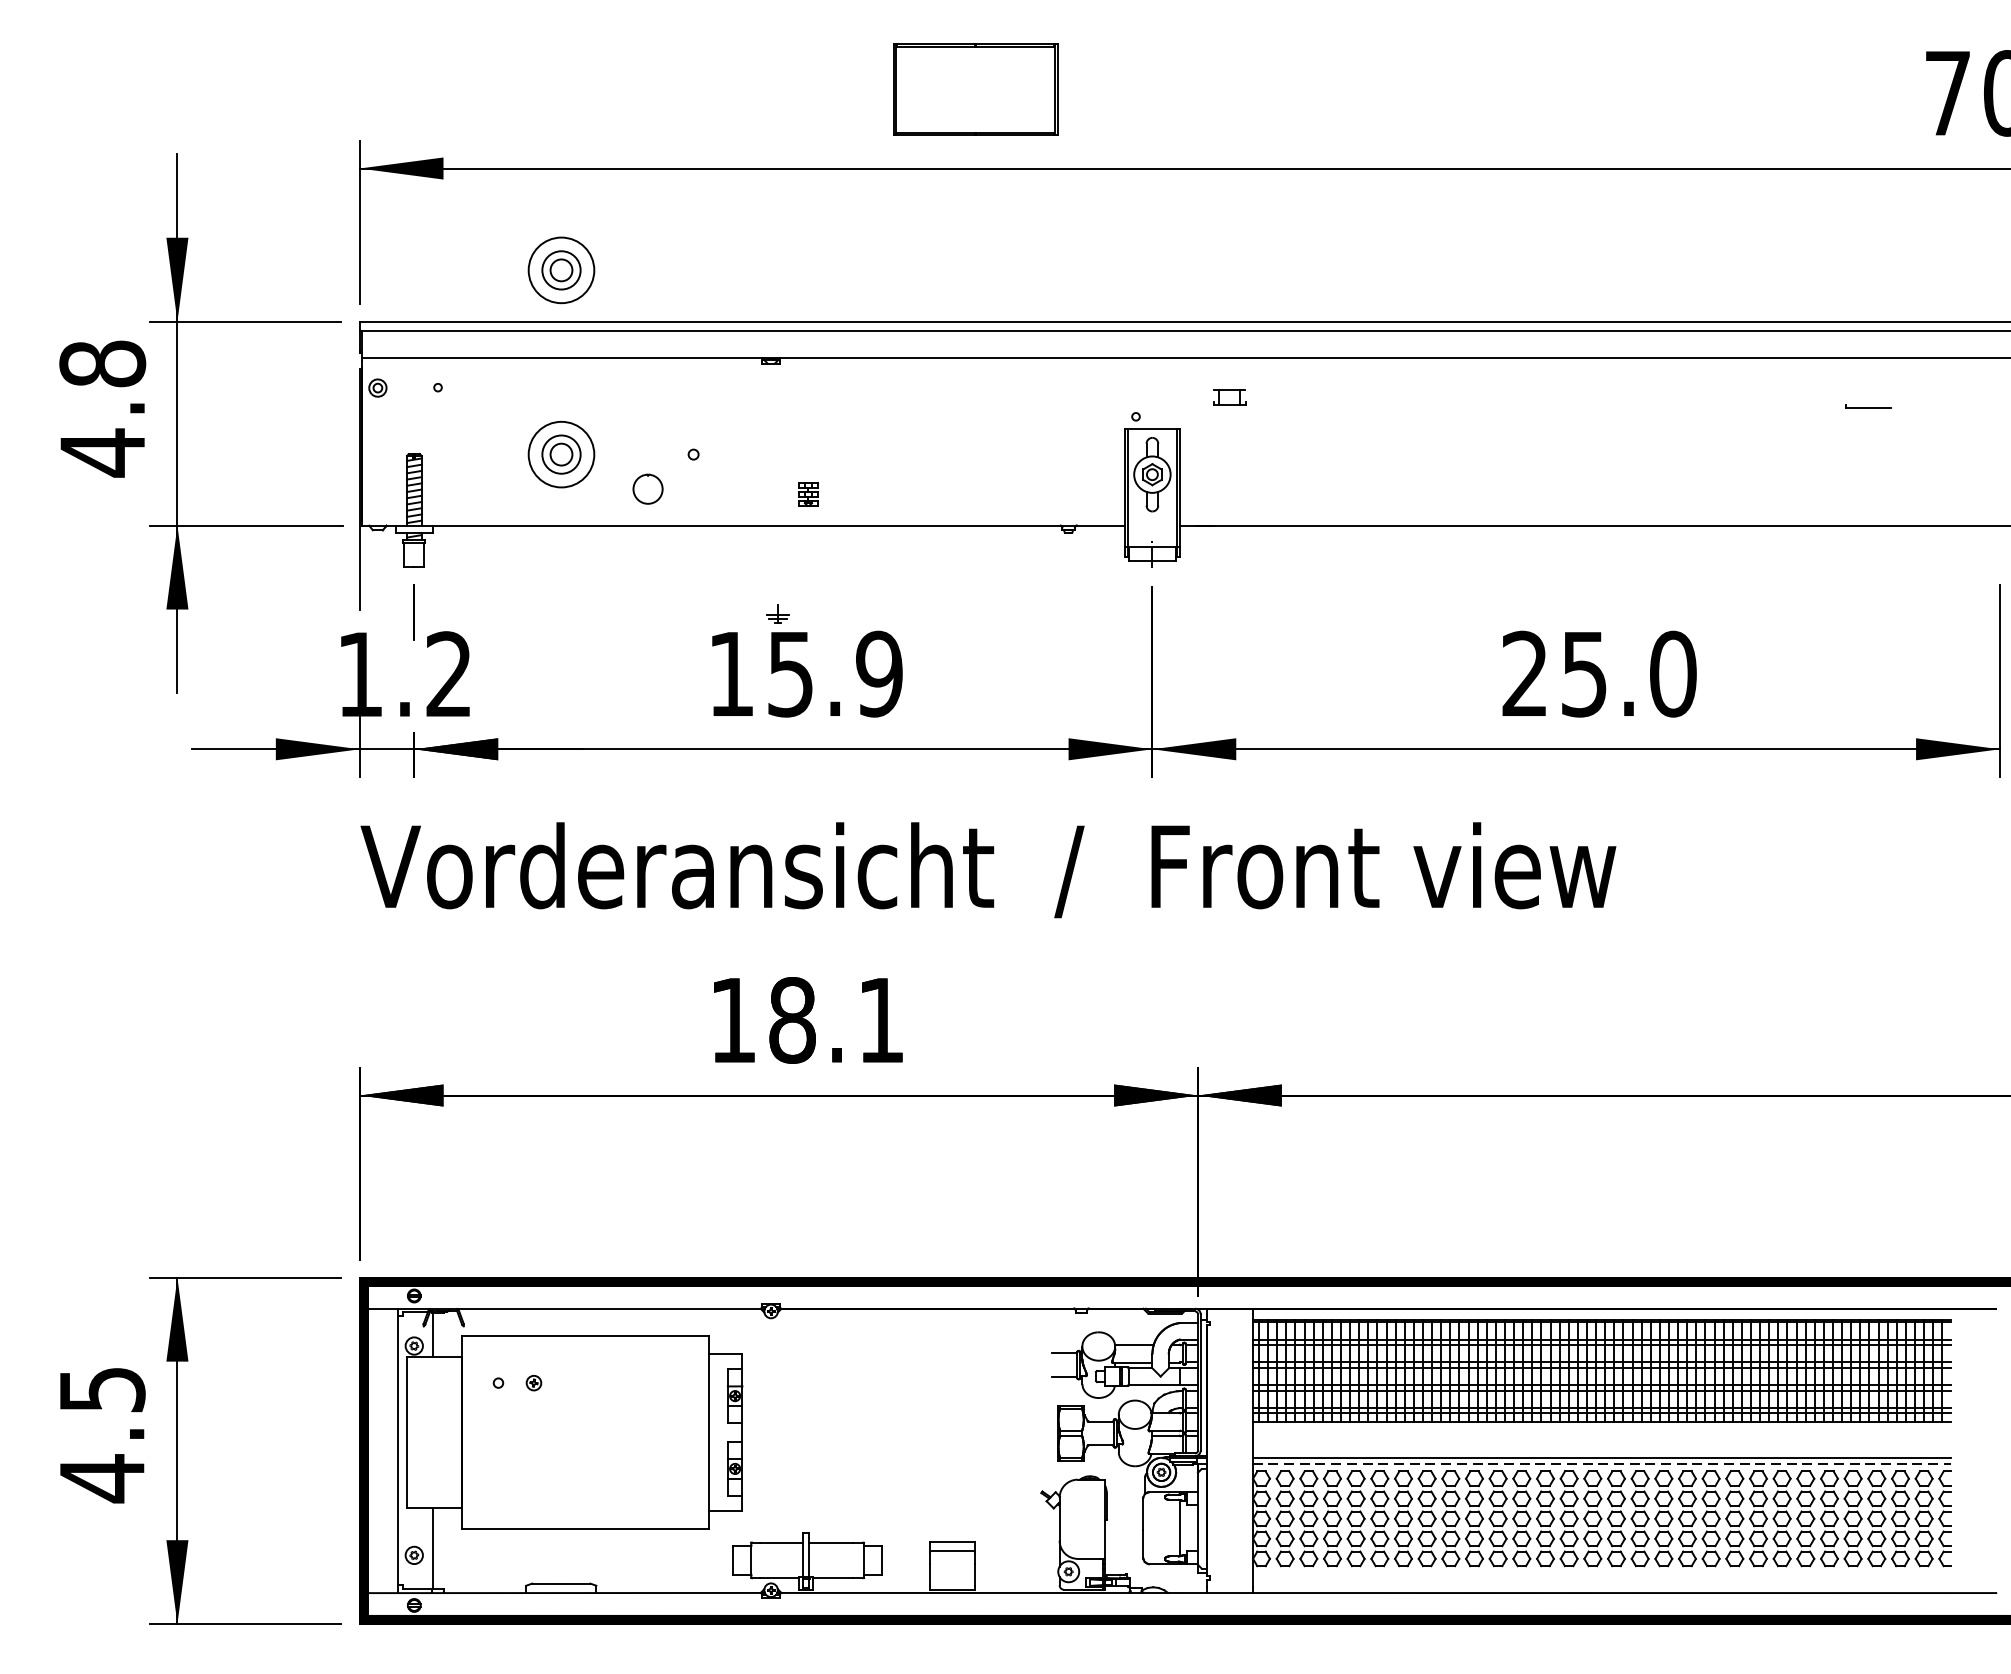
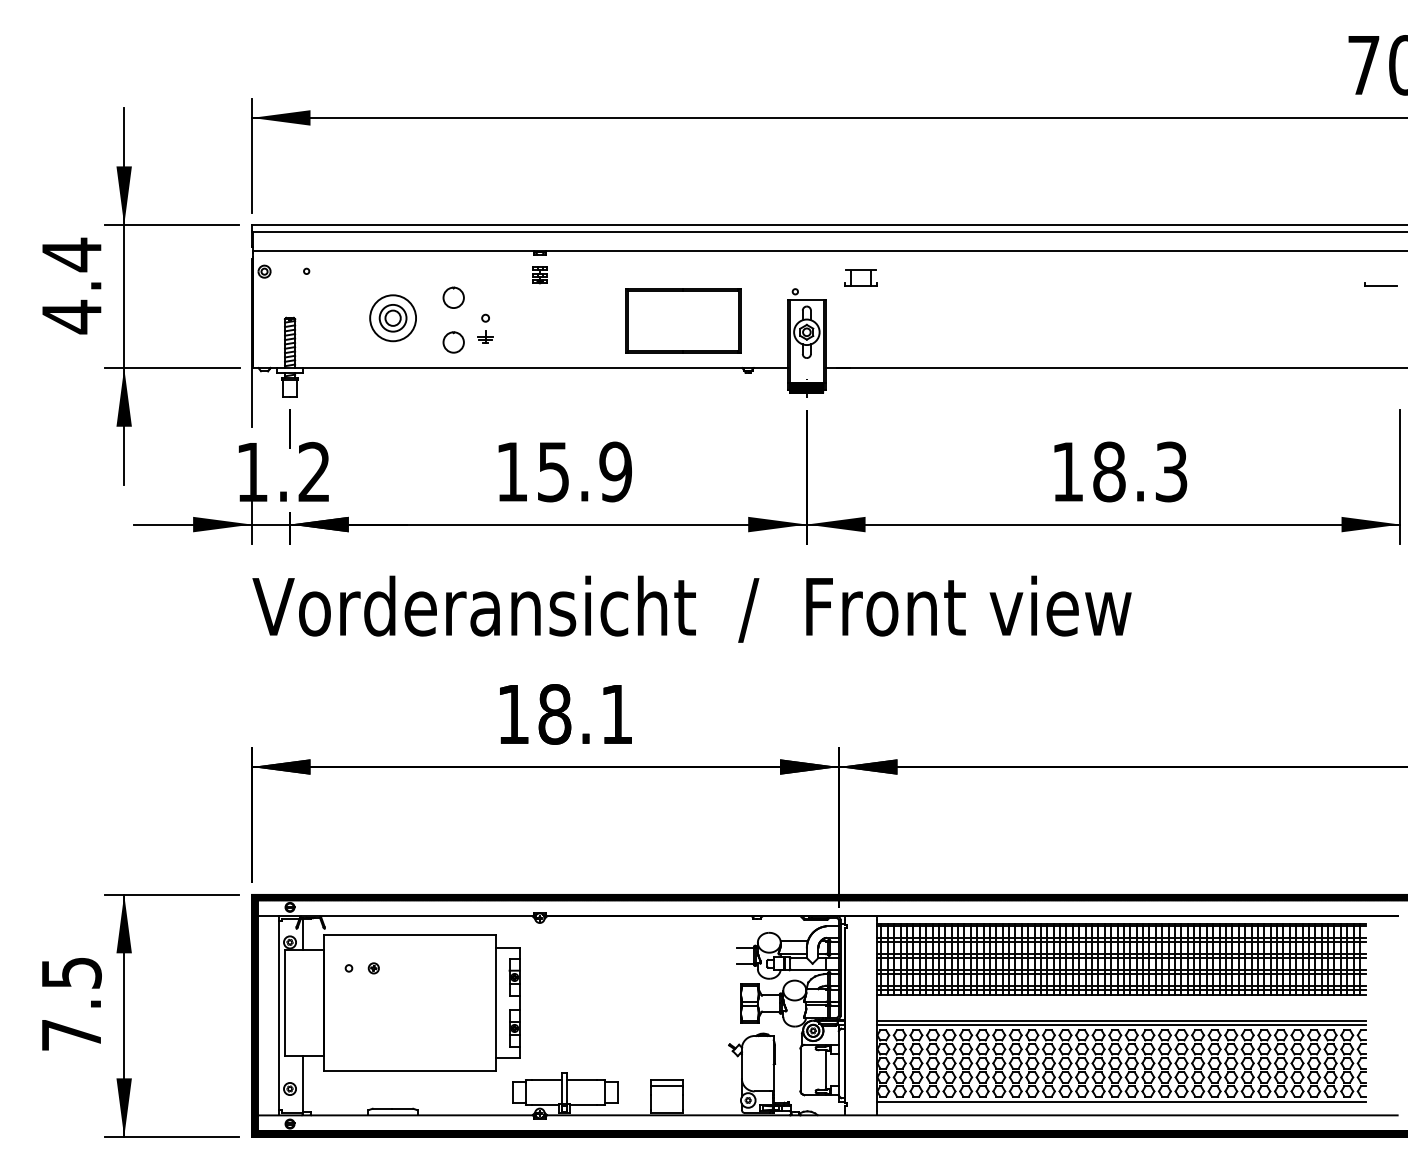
part: (976, 89) -> (683, 320), moved
part: (560, 270) -> (392, 189), removed
text: (102, 363) -> (71, 254), 4.8 -> 4.4
part: (1229, 396) -> (860, 277), size x1.43
part: (1867, 406) -> (1380, 284), moved
part: (647, 424) -> (453, 297), added
part: (807, 494) -> (539, 275), moved
hatch: (1151, 553) -> (806, 387), added
part: (777, 613) -> (485, 336), moved
text: (1598, 673) -> (1119, 471), 25.0 -> 18.3
line: (1601, 1464) -> (1121, 1025), dashed -> solid
text: (102, 1478) -> (71, 1035), 4.5 -> 7.5
line: (1601, 1573) -> (1121, 1101), added

